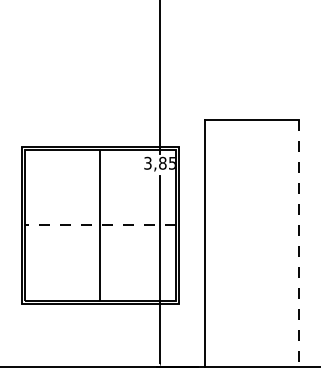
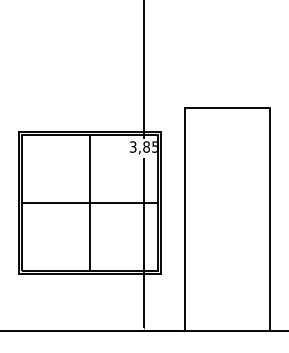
line: (100, 225) -> (90, 203), dashed -> solid
line: (299, 244) -> (269, 220), dashed -> solid

